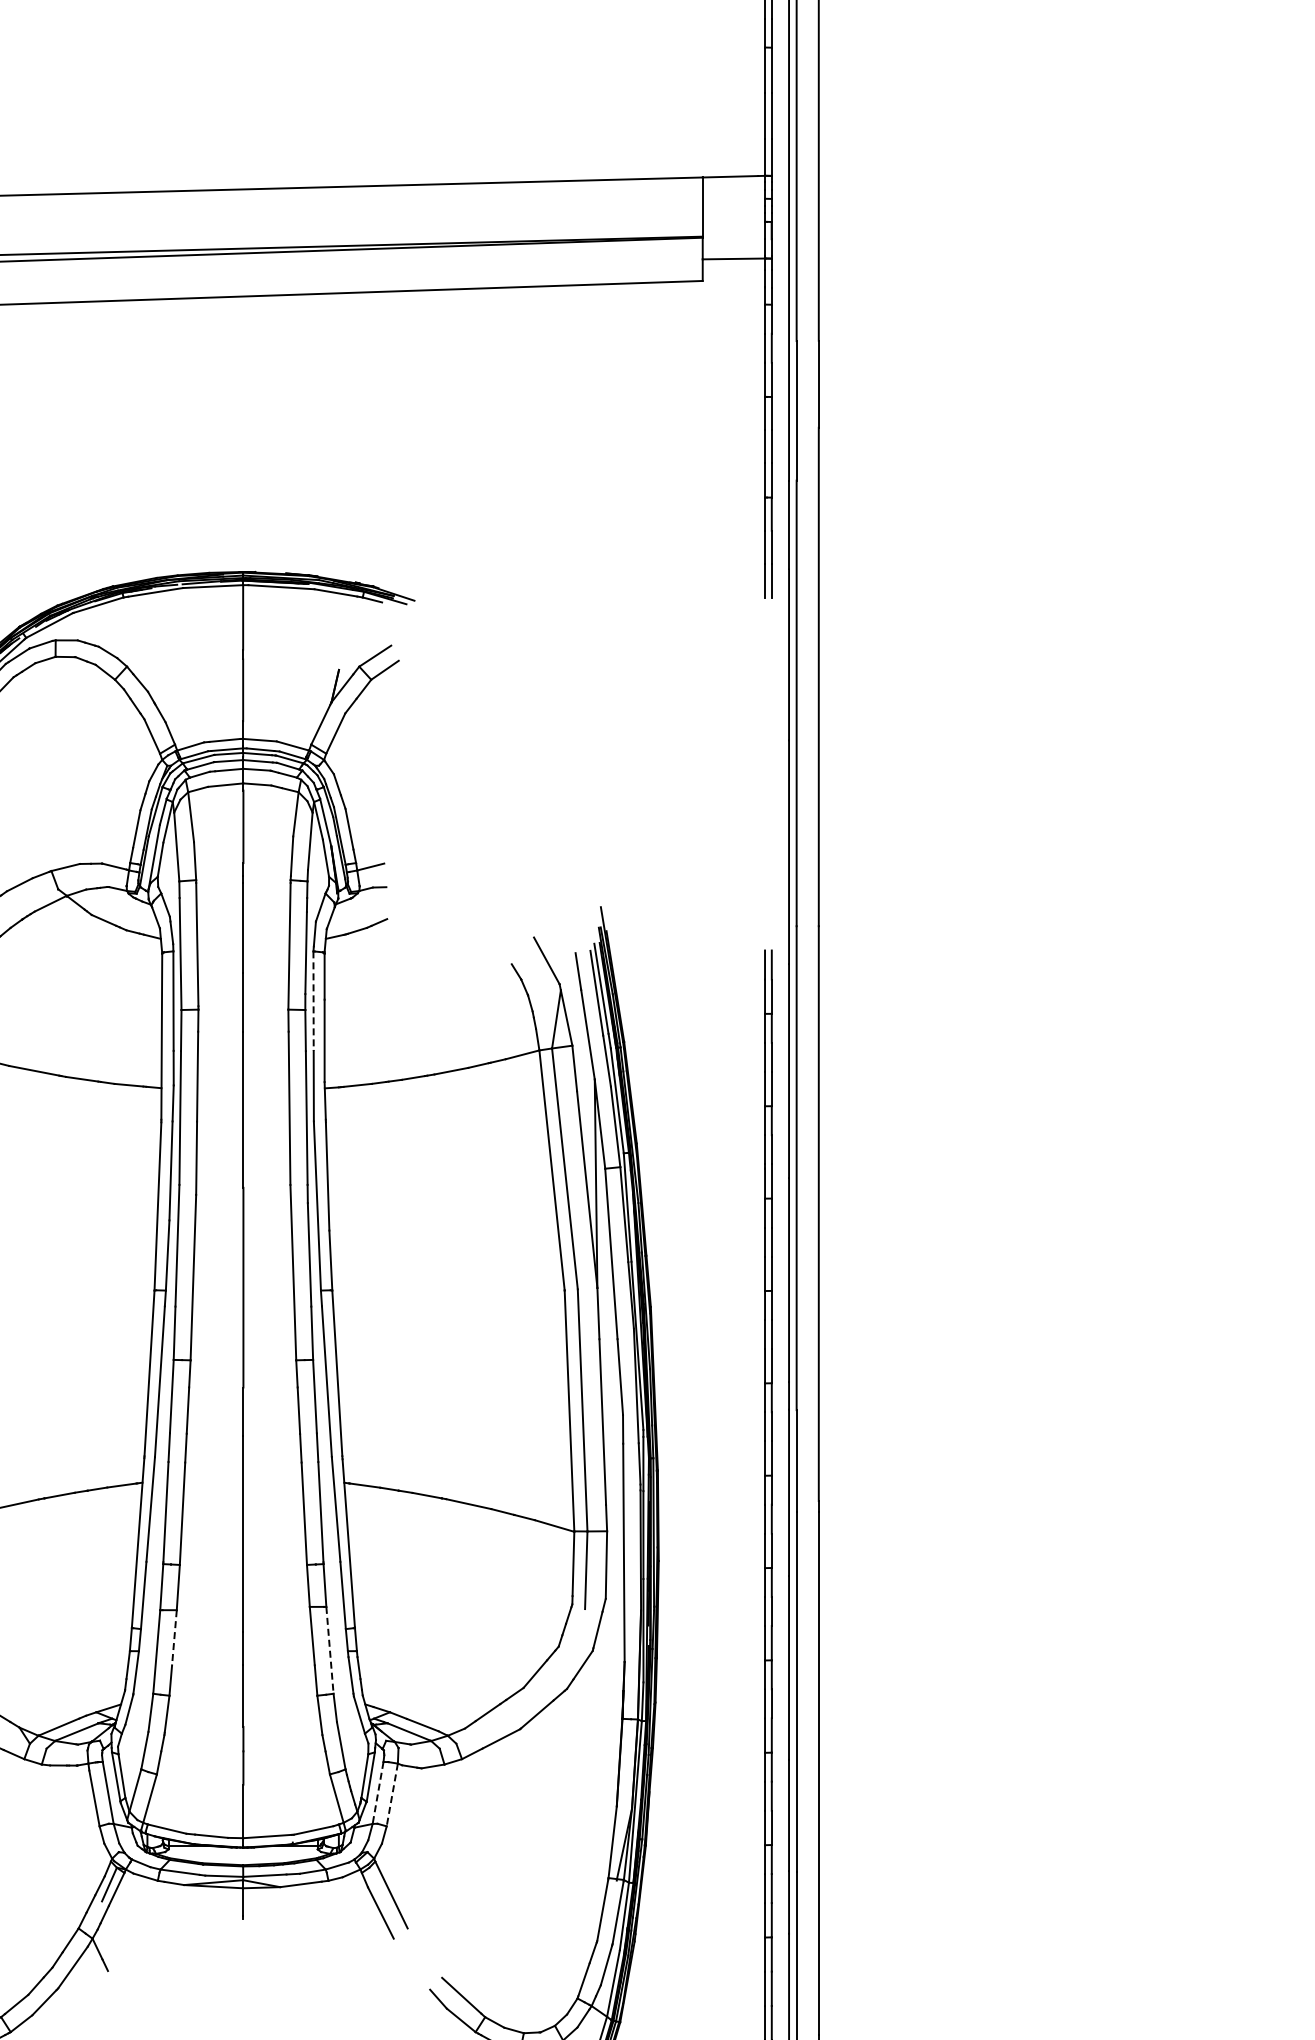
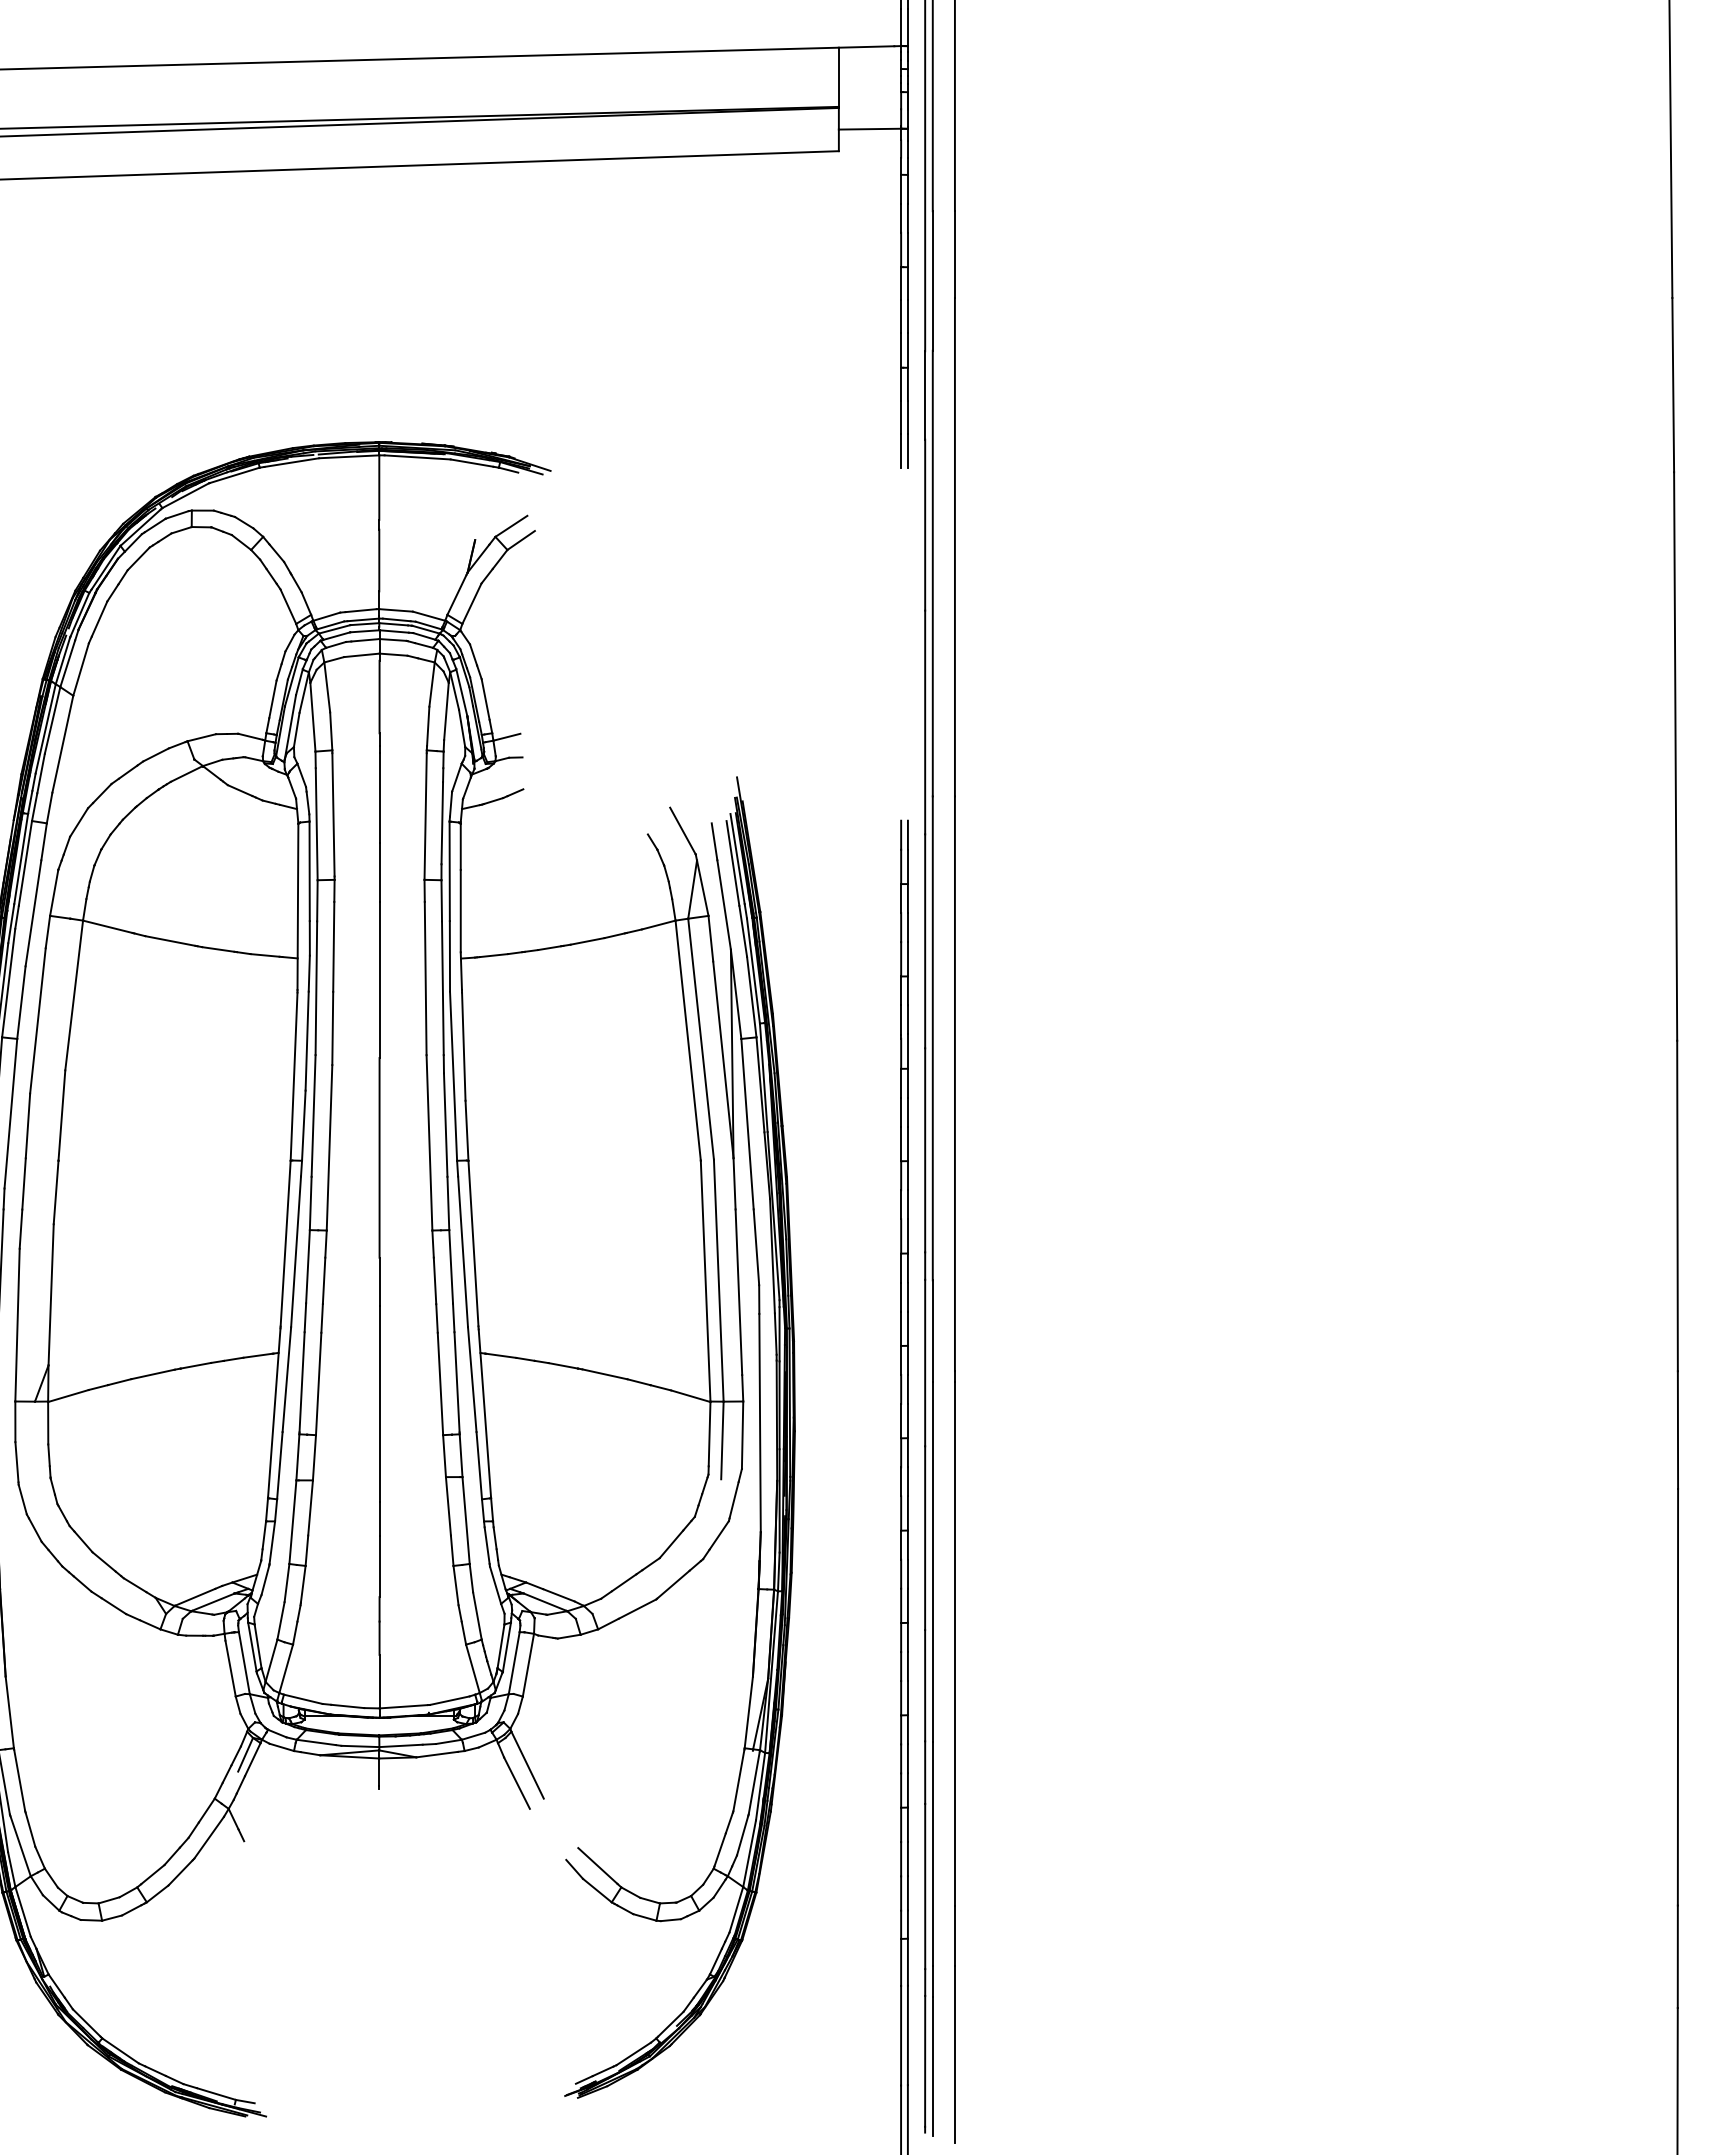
line: (313, 1001) -> (449, 871), dashed -> solid
line: (174, 1638) -> (310, 1508), dashed -> solid
line: (330, 1650) -> (466, 1520), dashed -> solid
line: (378, 1793) -> (514, 1663), dashed -> solid
line: (392, 1795) -> (528, 1665), dashed -> solid

